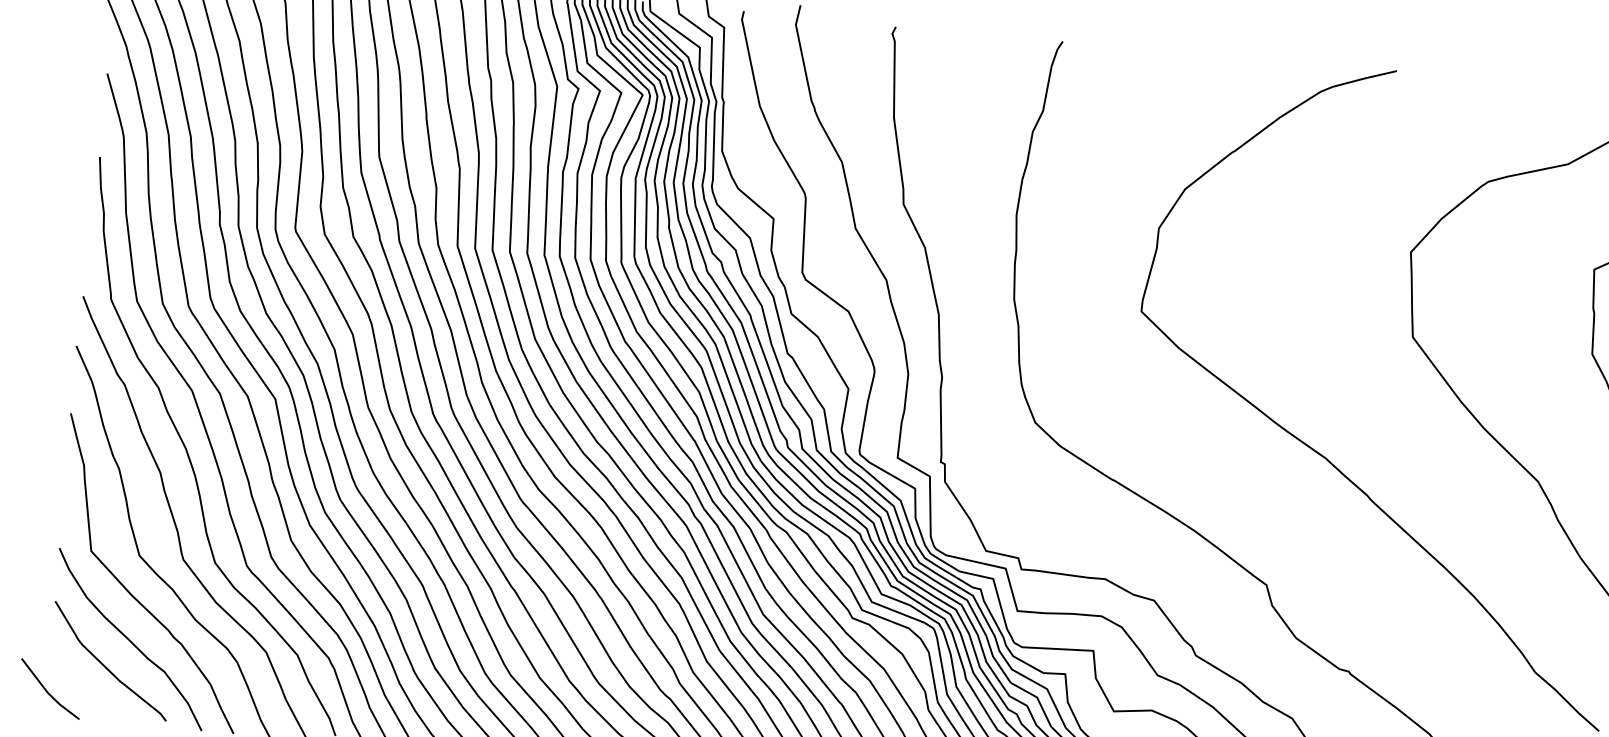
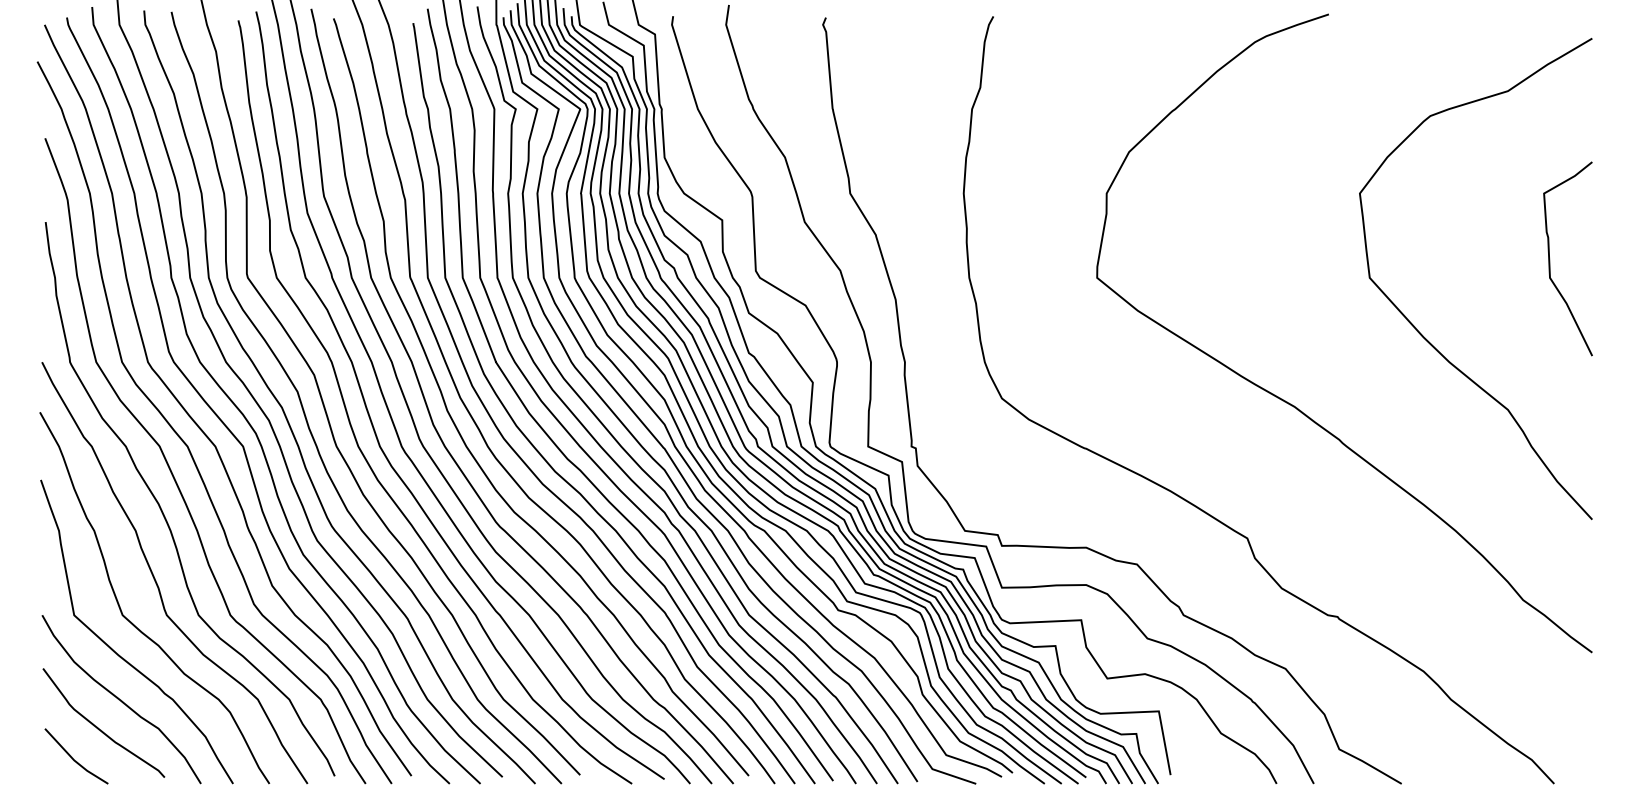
line: (47, 690) -> (73, 758), moved

